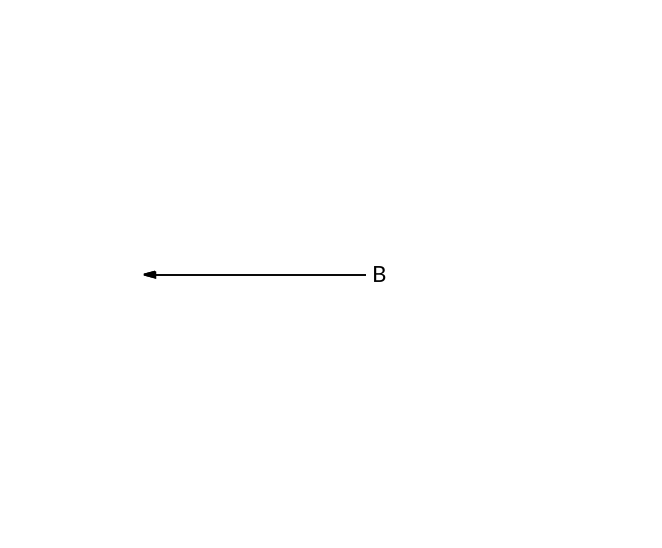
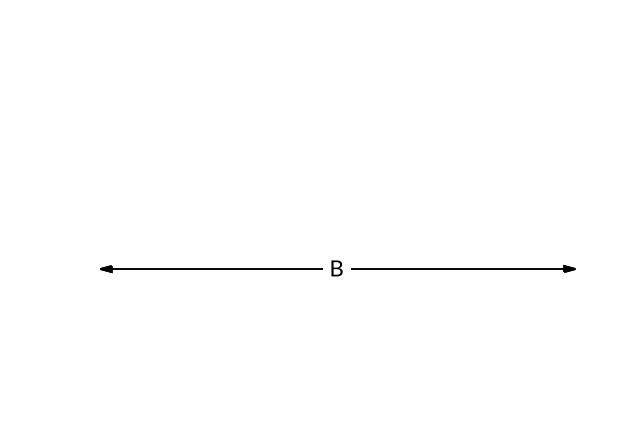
part: (505, 274) -> (463, 268), added

